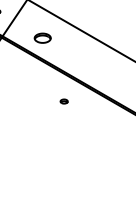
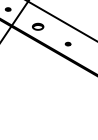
part: (63, 100) -> (67, 43), moved

